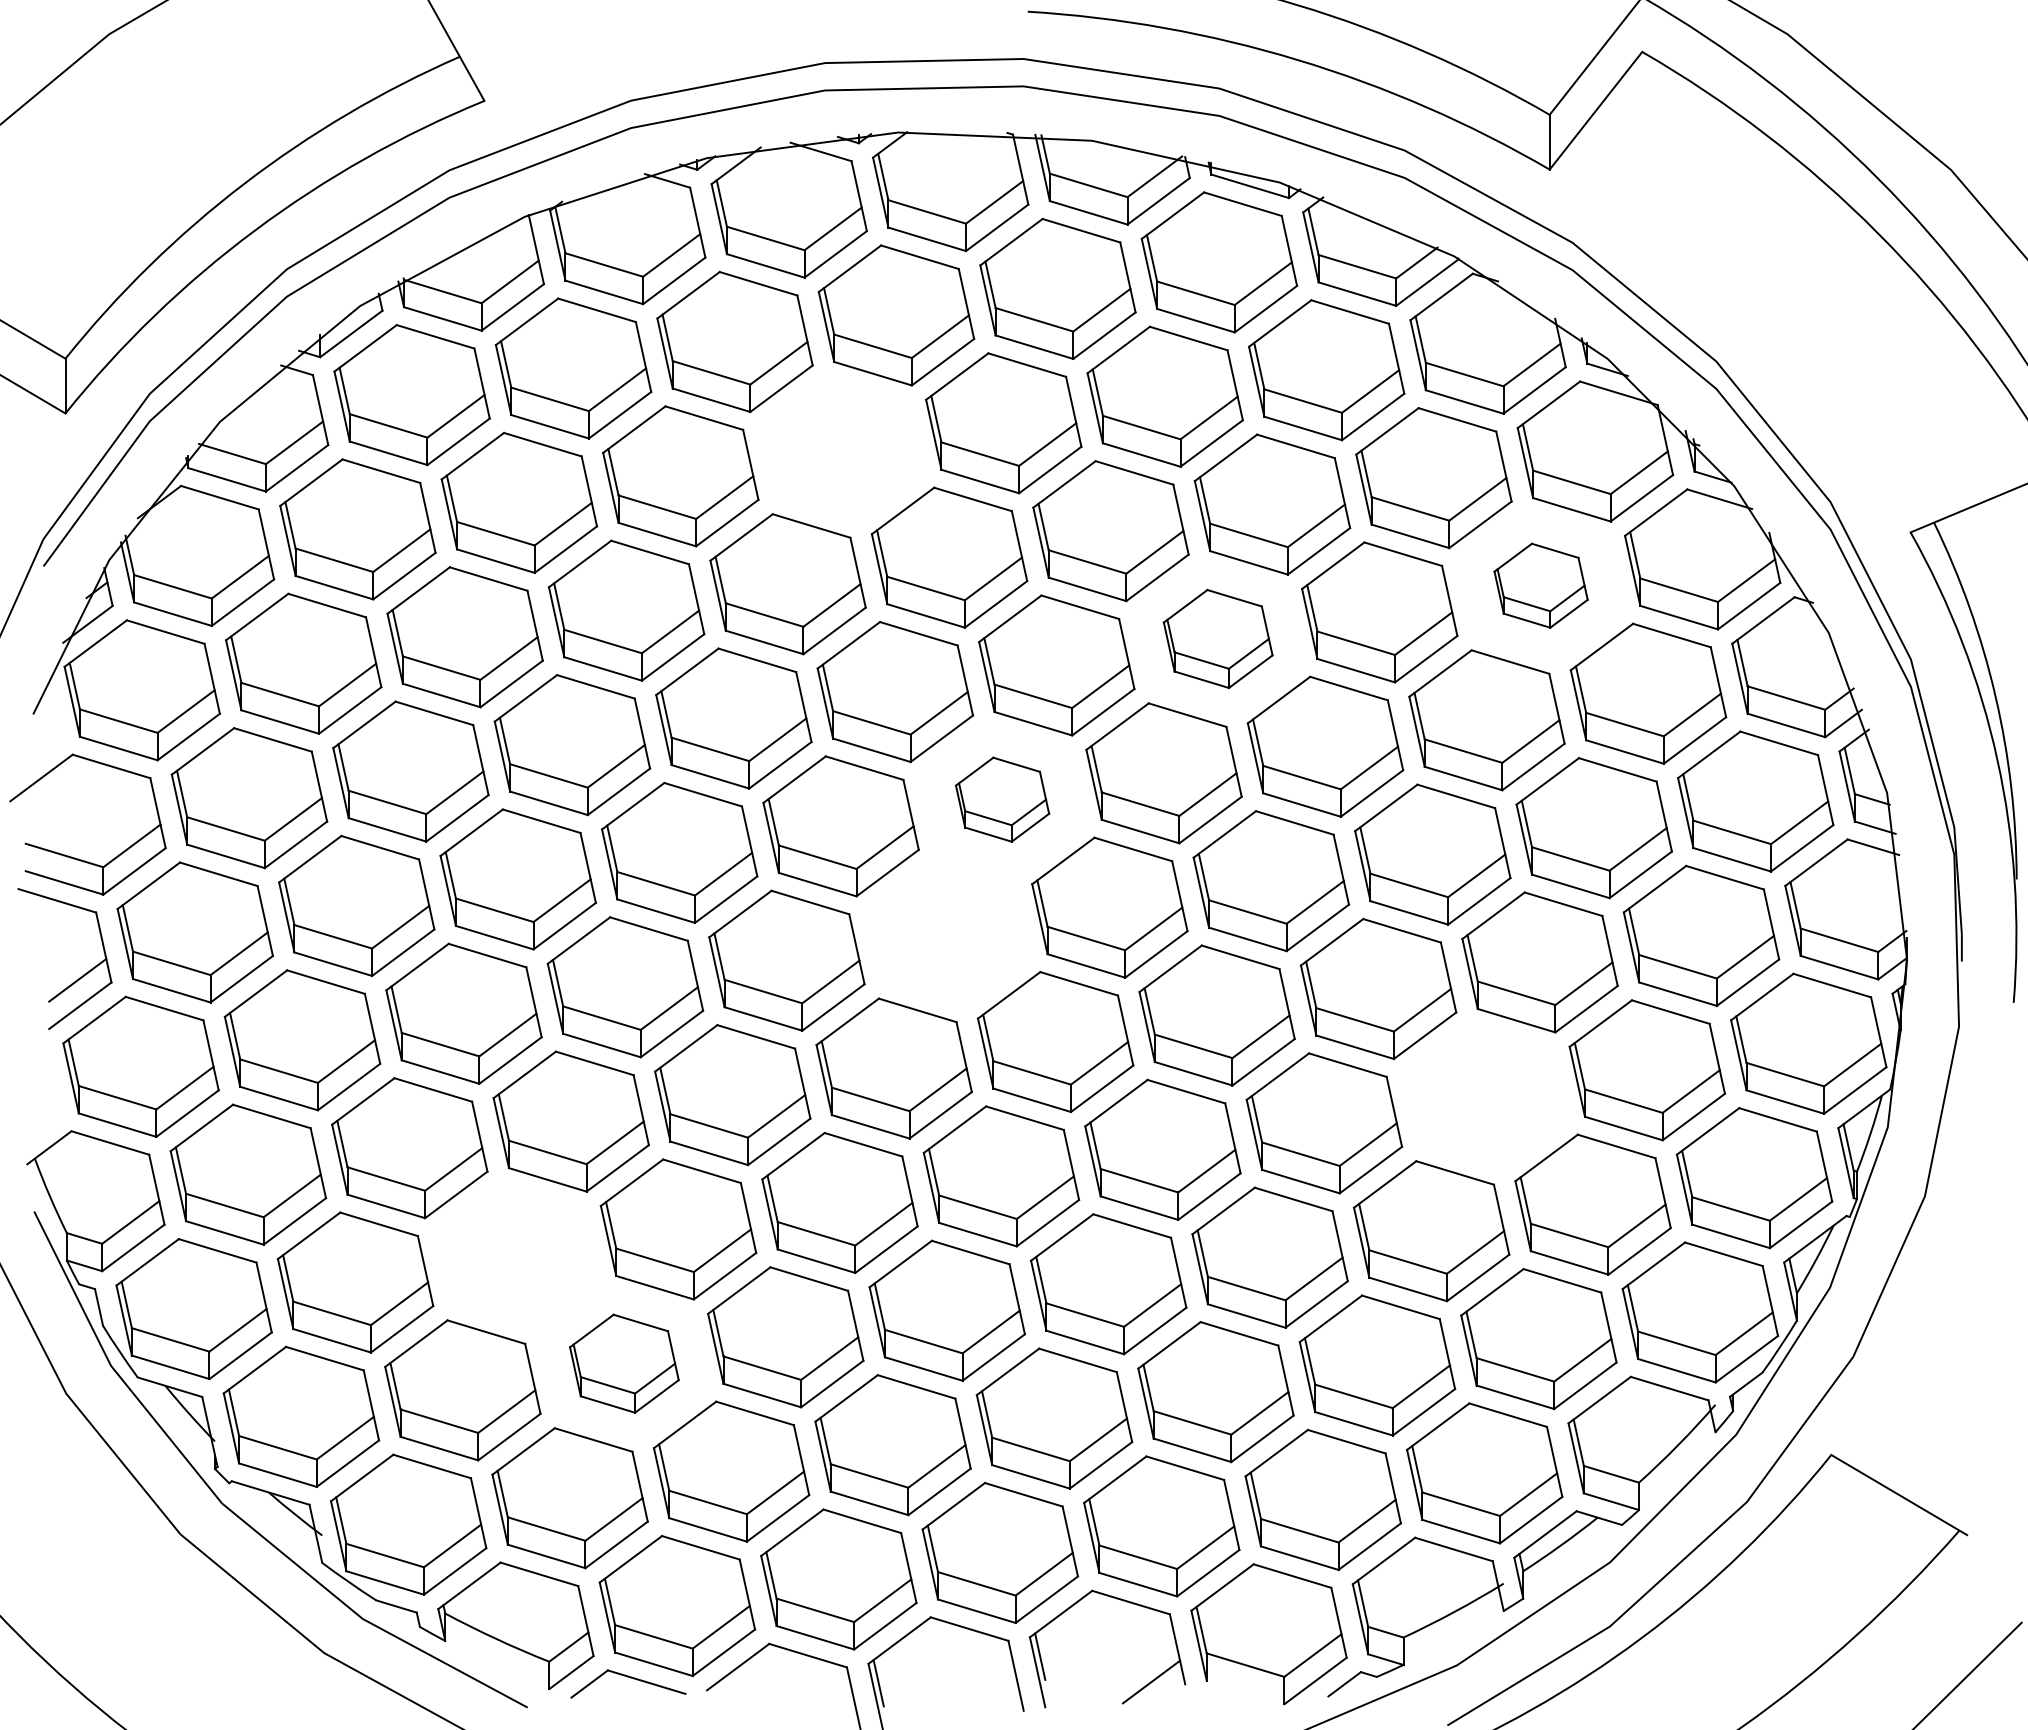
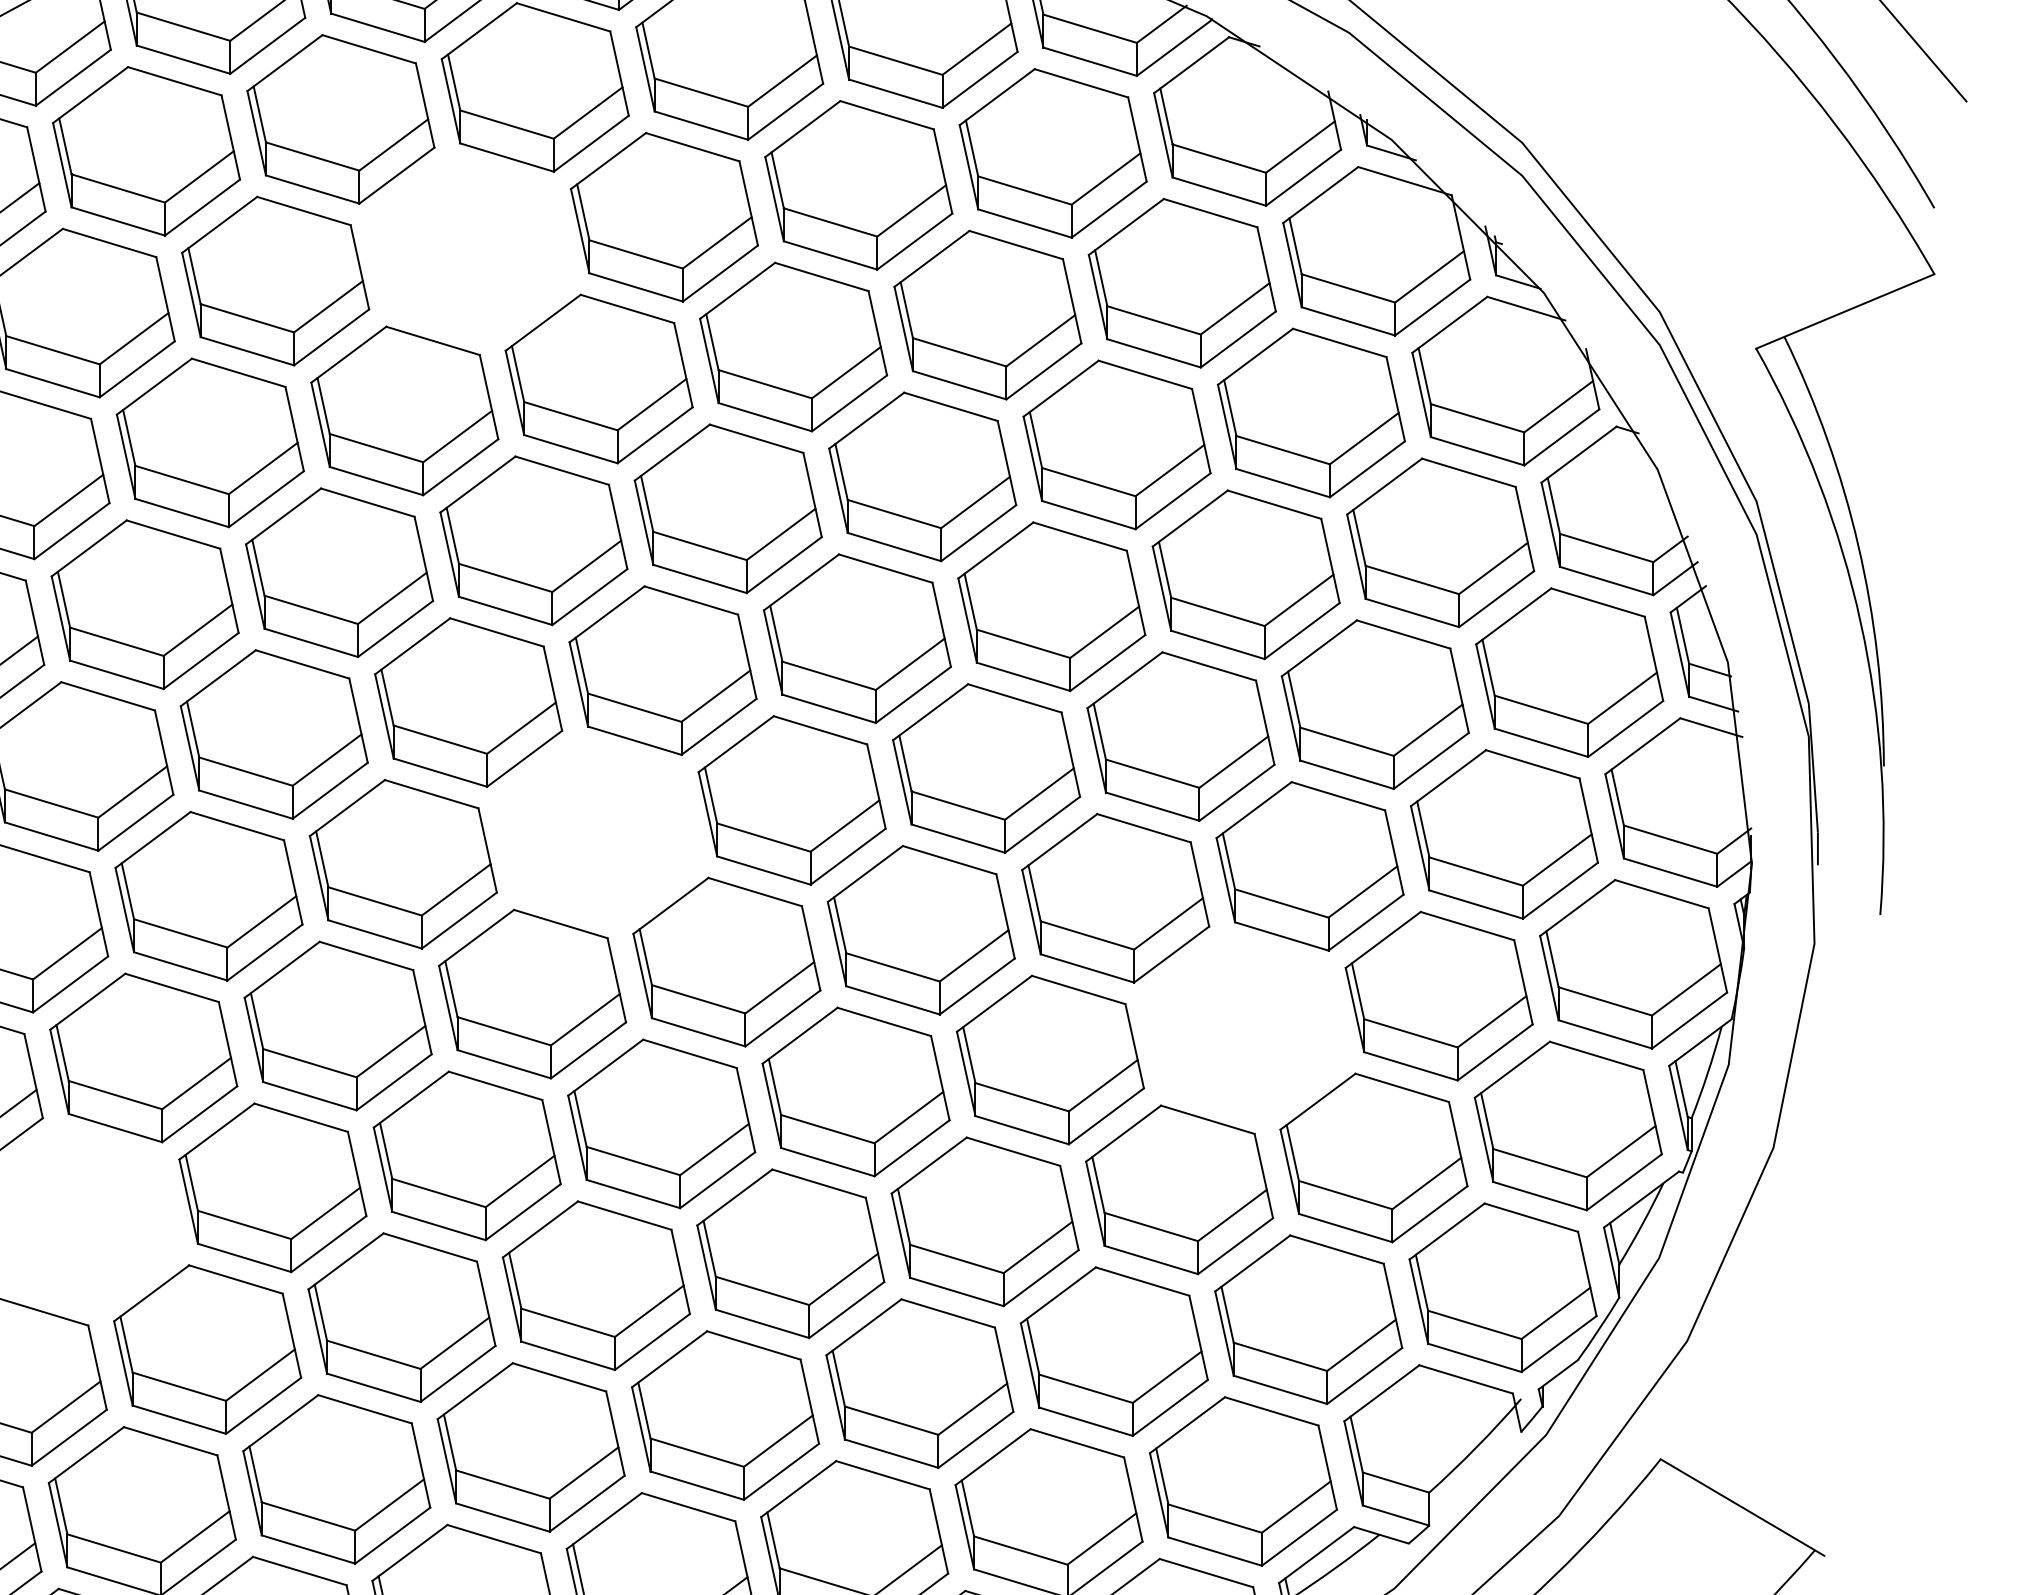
part: (1540, 585) -> (1310, 412), size x1.67
part: (1217, 638) -> (921, 476), size x1.43
part: (1002, 799) -> (662, 670), size x1.67
part: (624, 1363) -> (207, 1349), size x1.43

